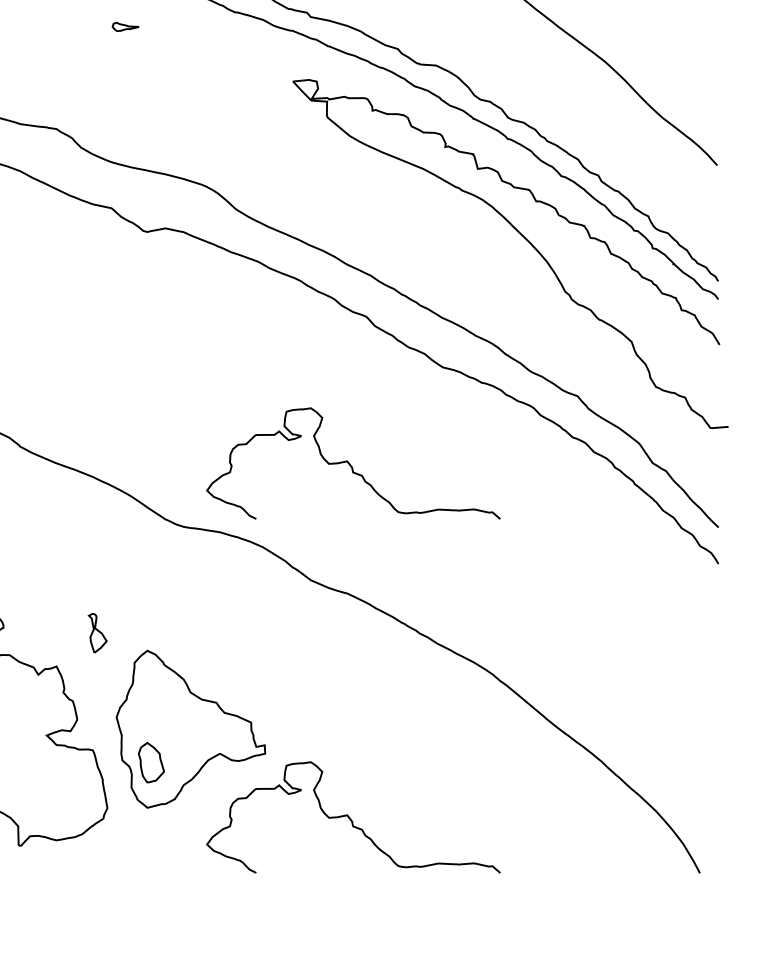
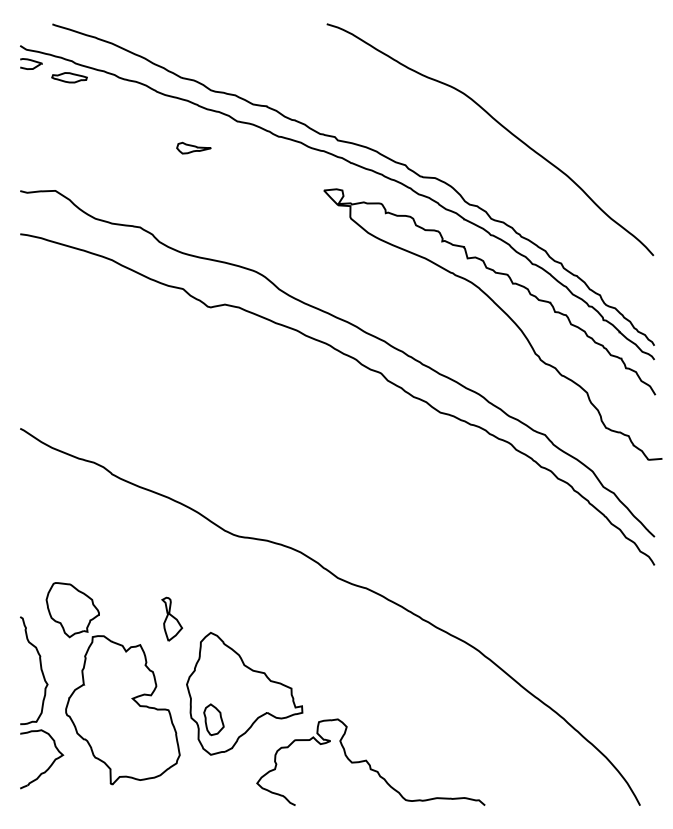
part: (125, 26) -> (193, 147), size x1.67
curve: (350, 463) -> (368, 487), removed
part: (98, 632) -> (172, 618), size x1.43

